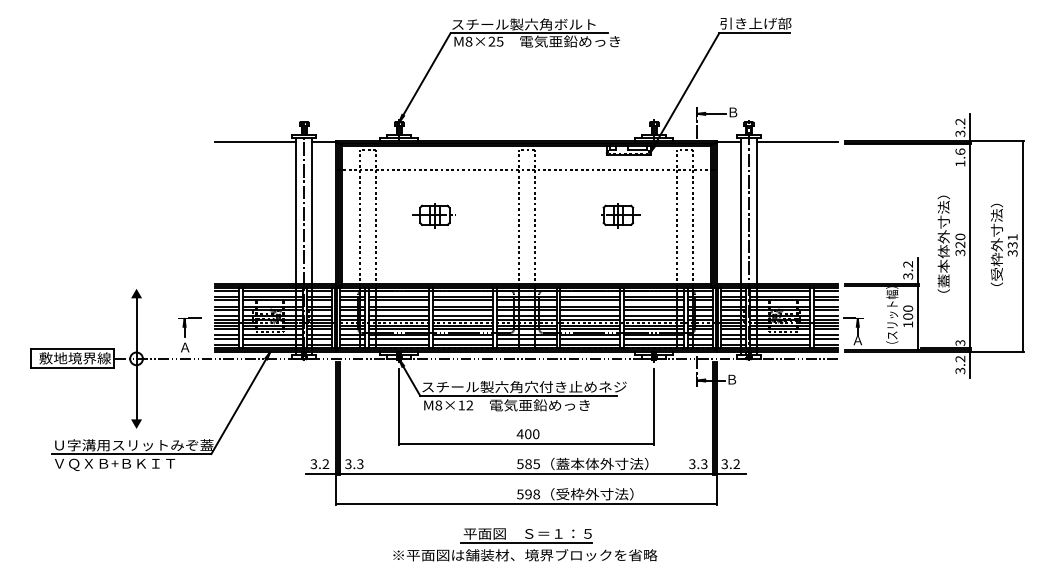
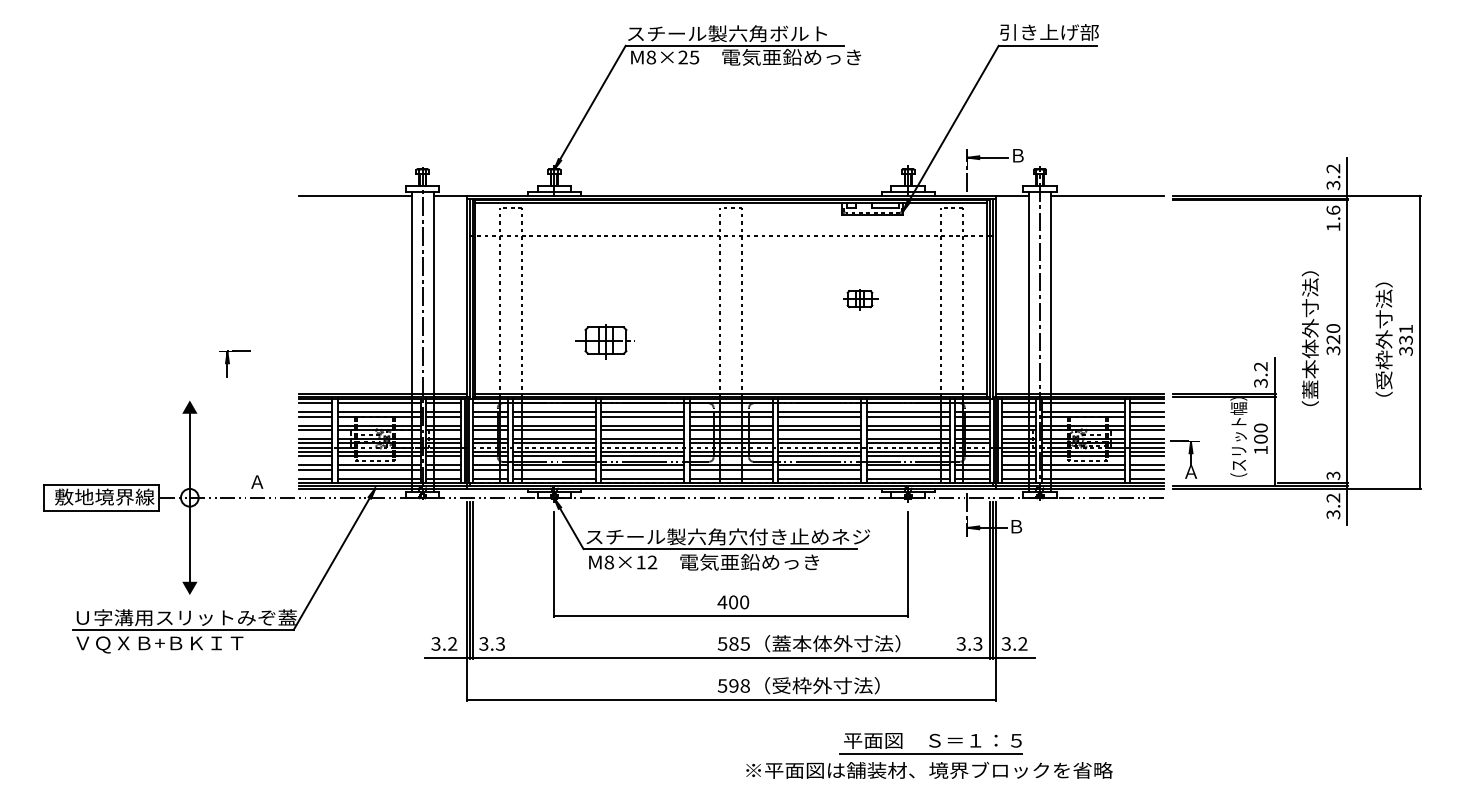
part: (433, 216) -> (604, 341), moved
part: (620, 216) -> (861, 299), size x0.6
part: (189, 326) -> (234, 363), moved
part: (525, 544) -> (929, 755), moved

